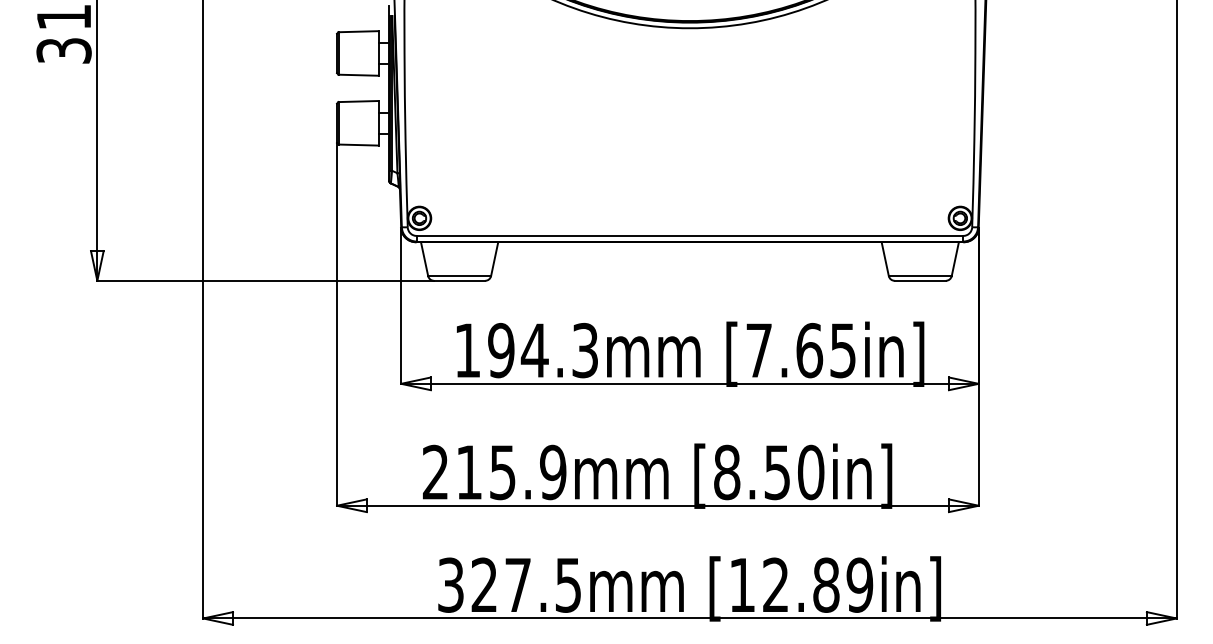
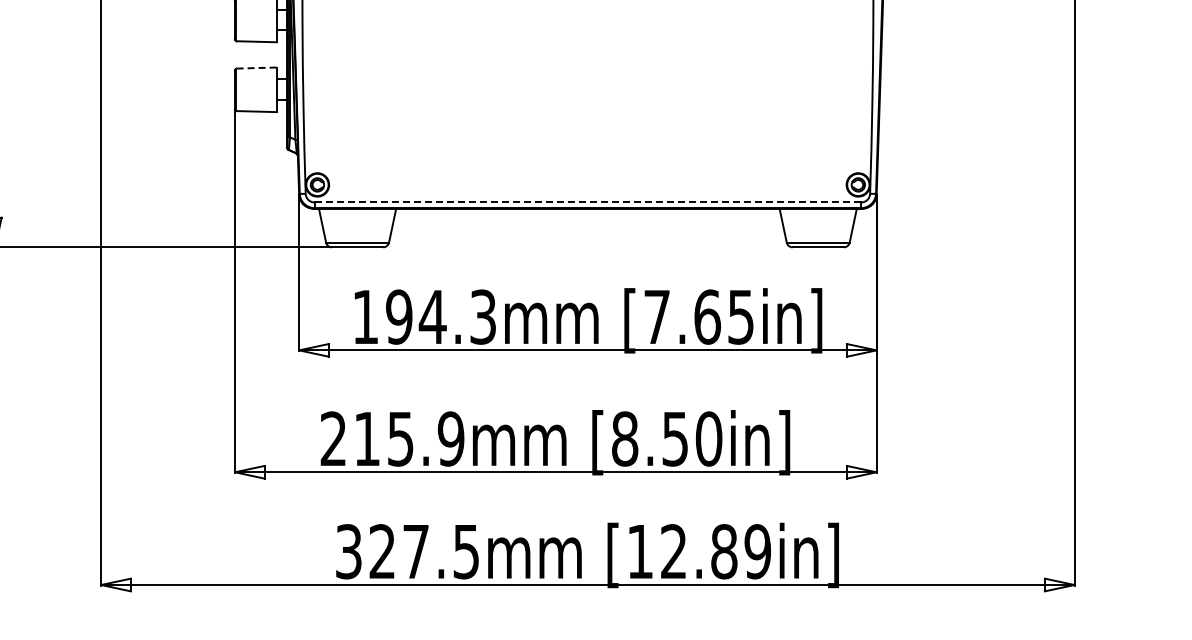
line: (358, 101) -> (256, 68), solid -> dashed
line: (690, 235) -> (588, 202), solid -> dashed

